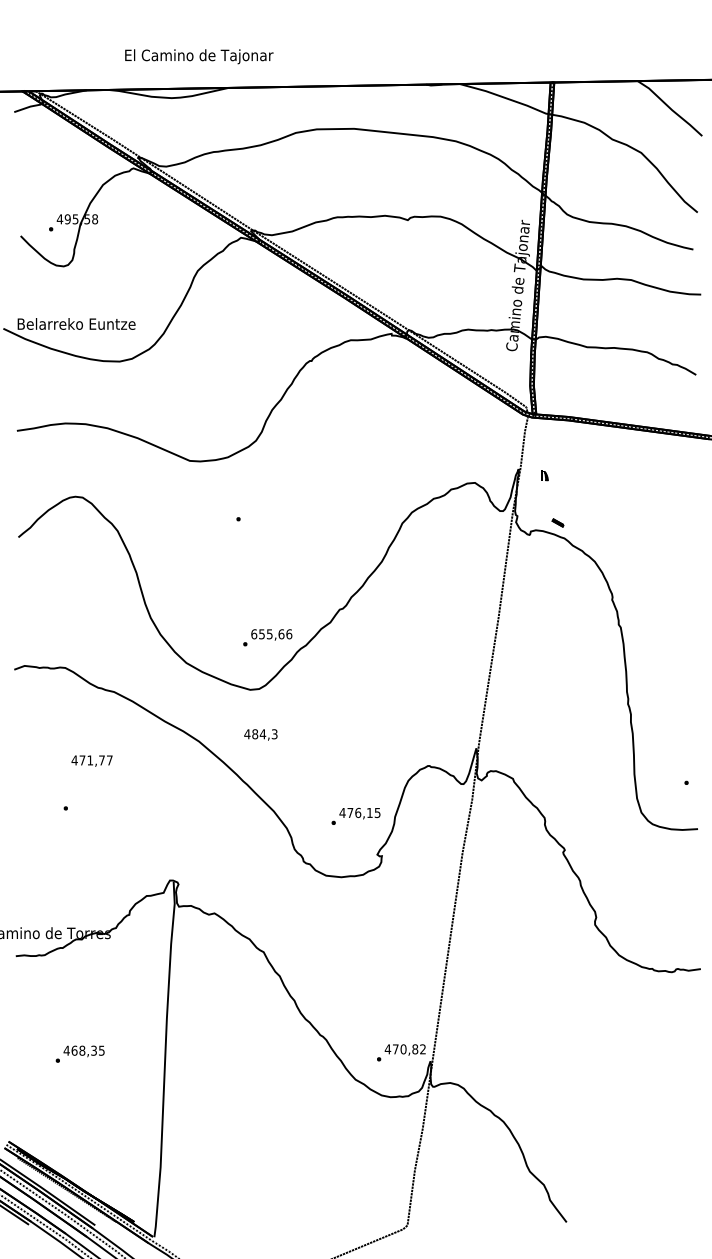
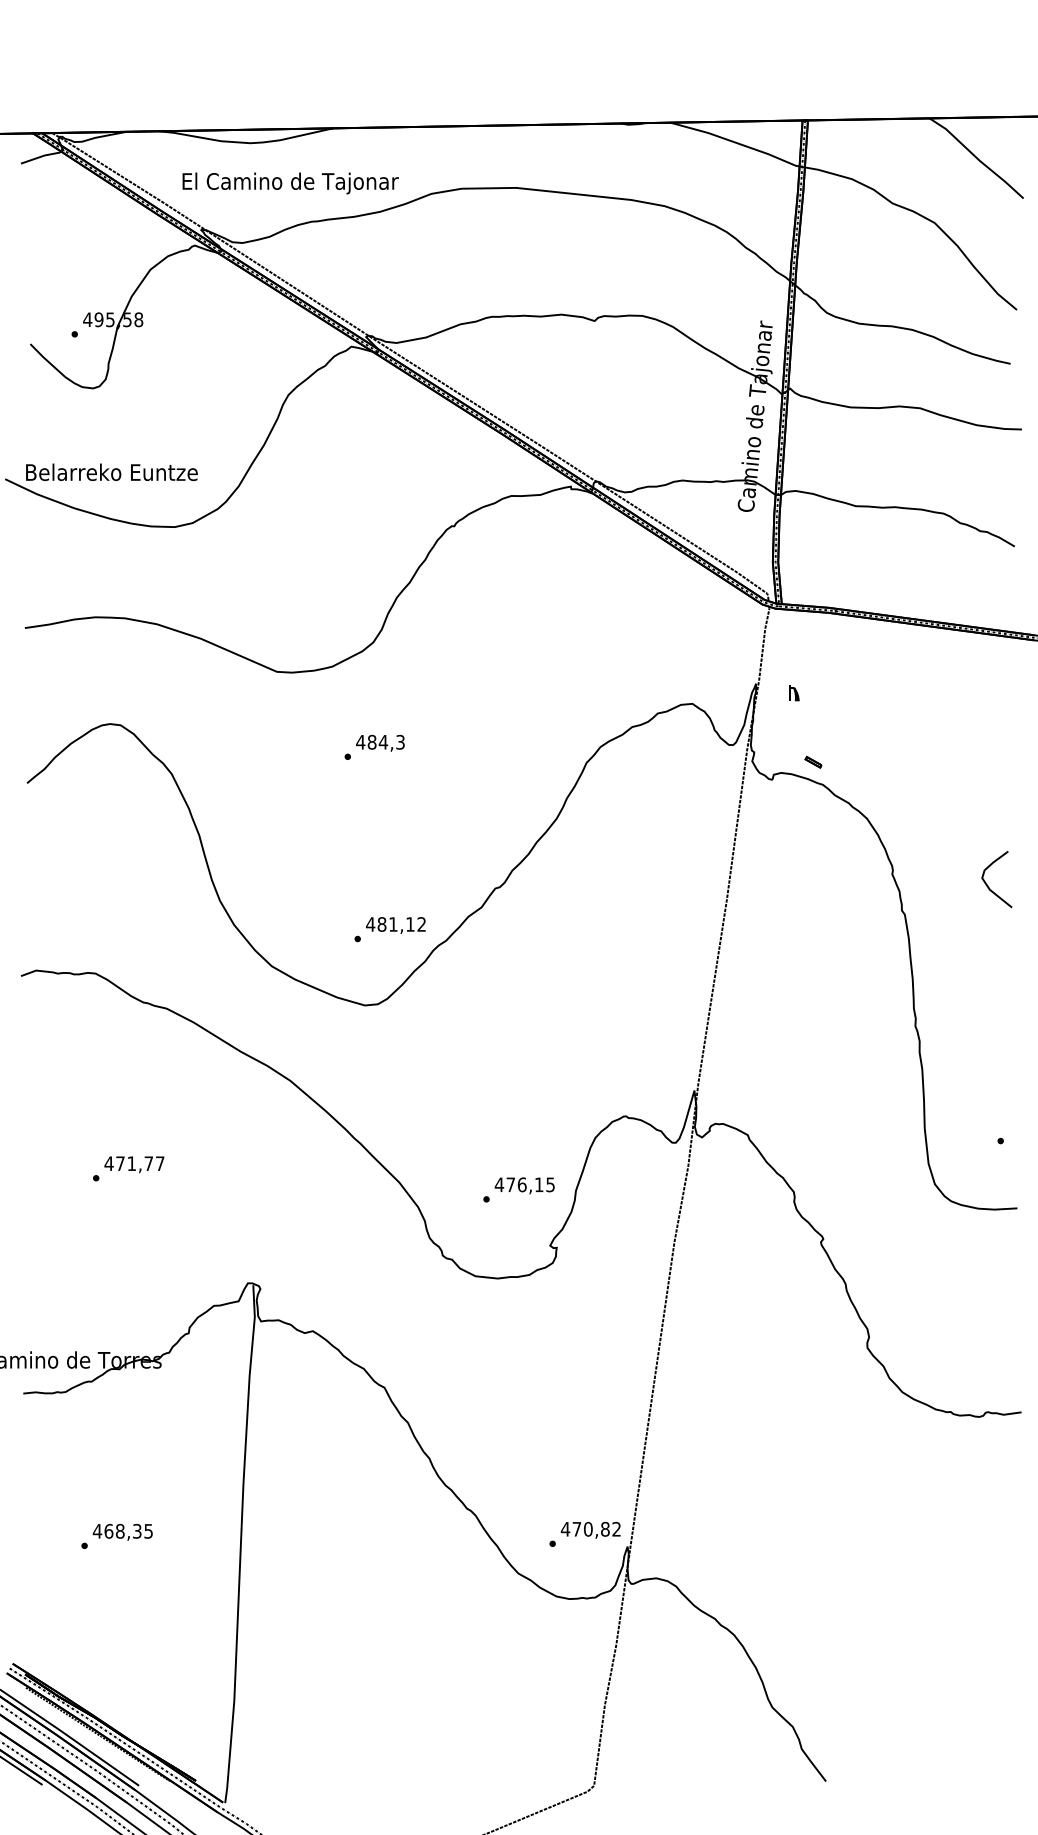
text: (199, 56) -> (290, 183), moved
curve: (678, 607) -> (988, 885), added
text: (271, 634) -> (395, 924), 655,66 -> 481,12
text: (260, 734) -> (379, 742), moved
text: (91, 760) -> (133, 1163), moved

